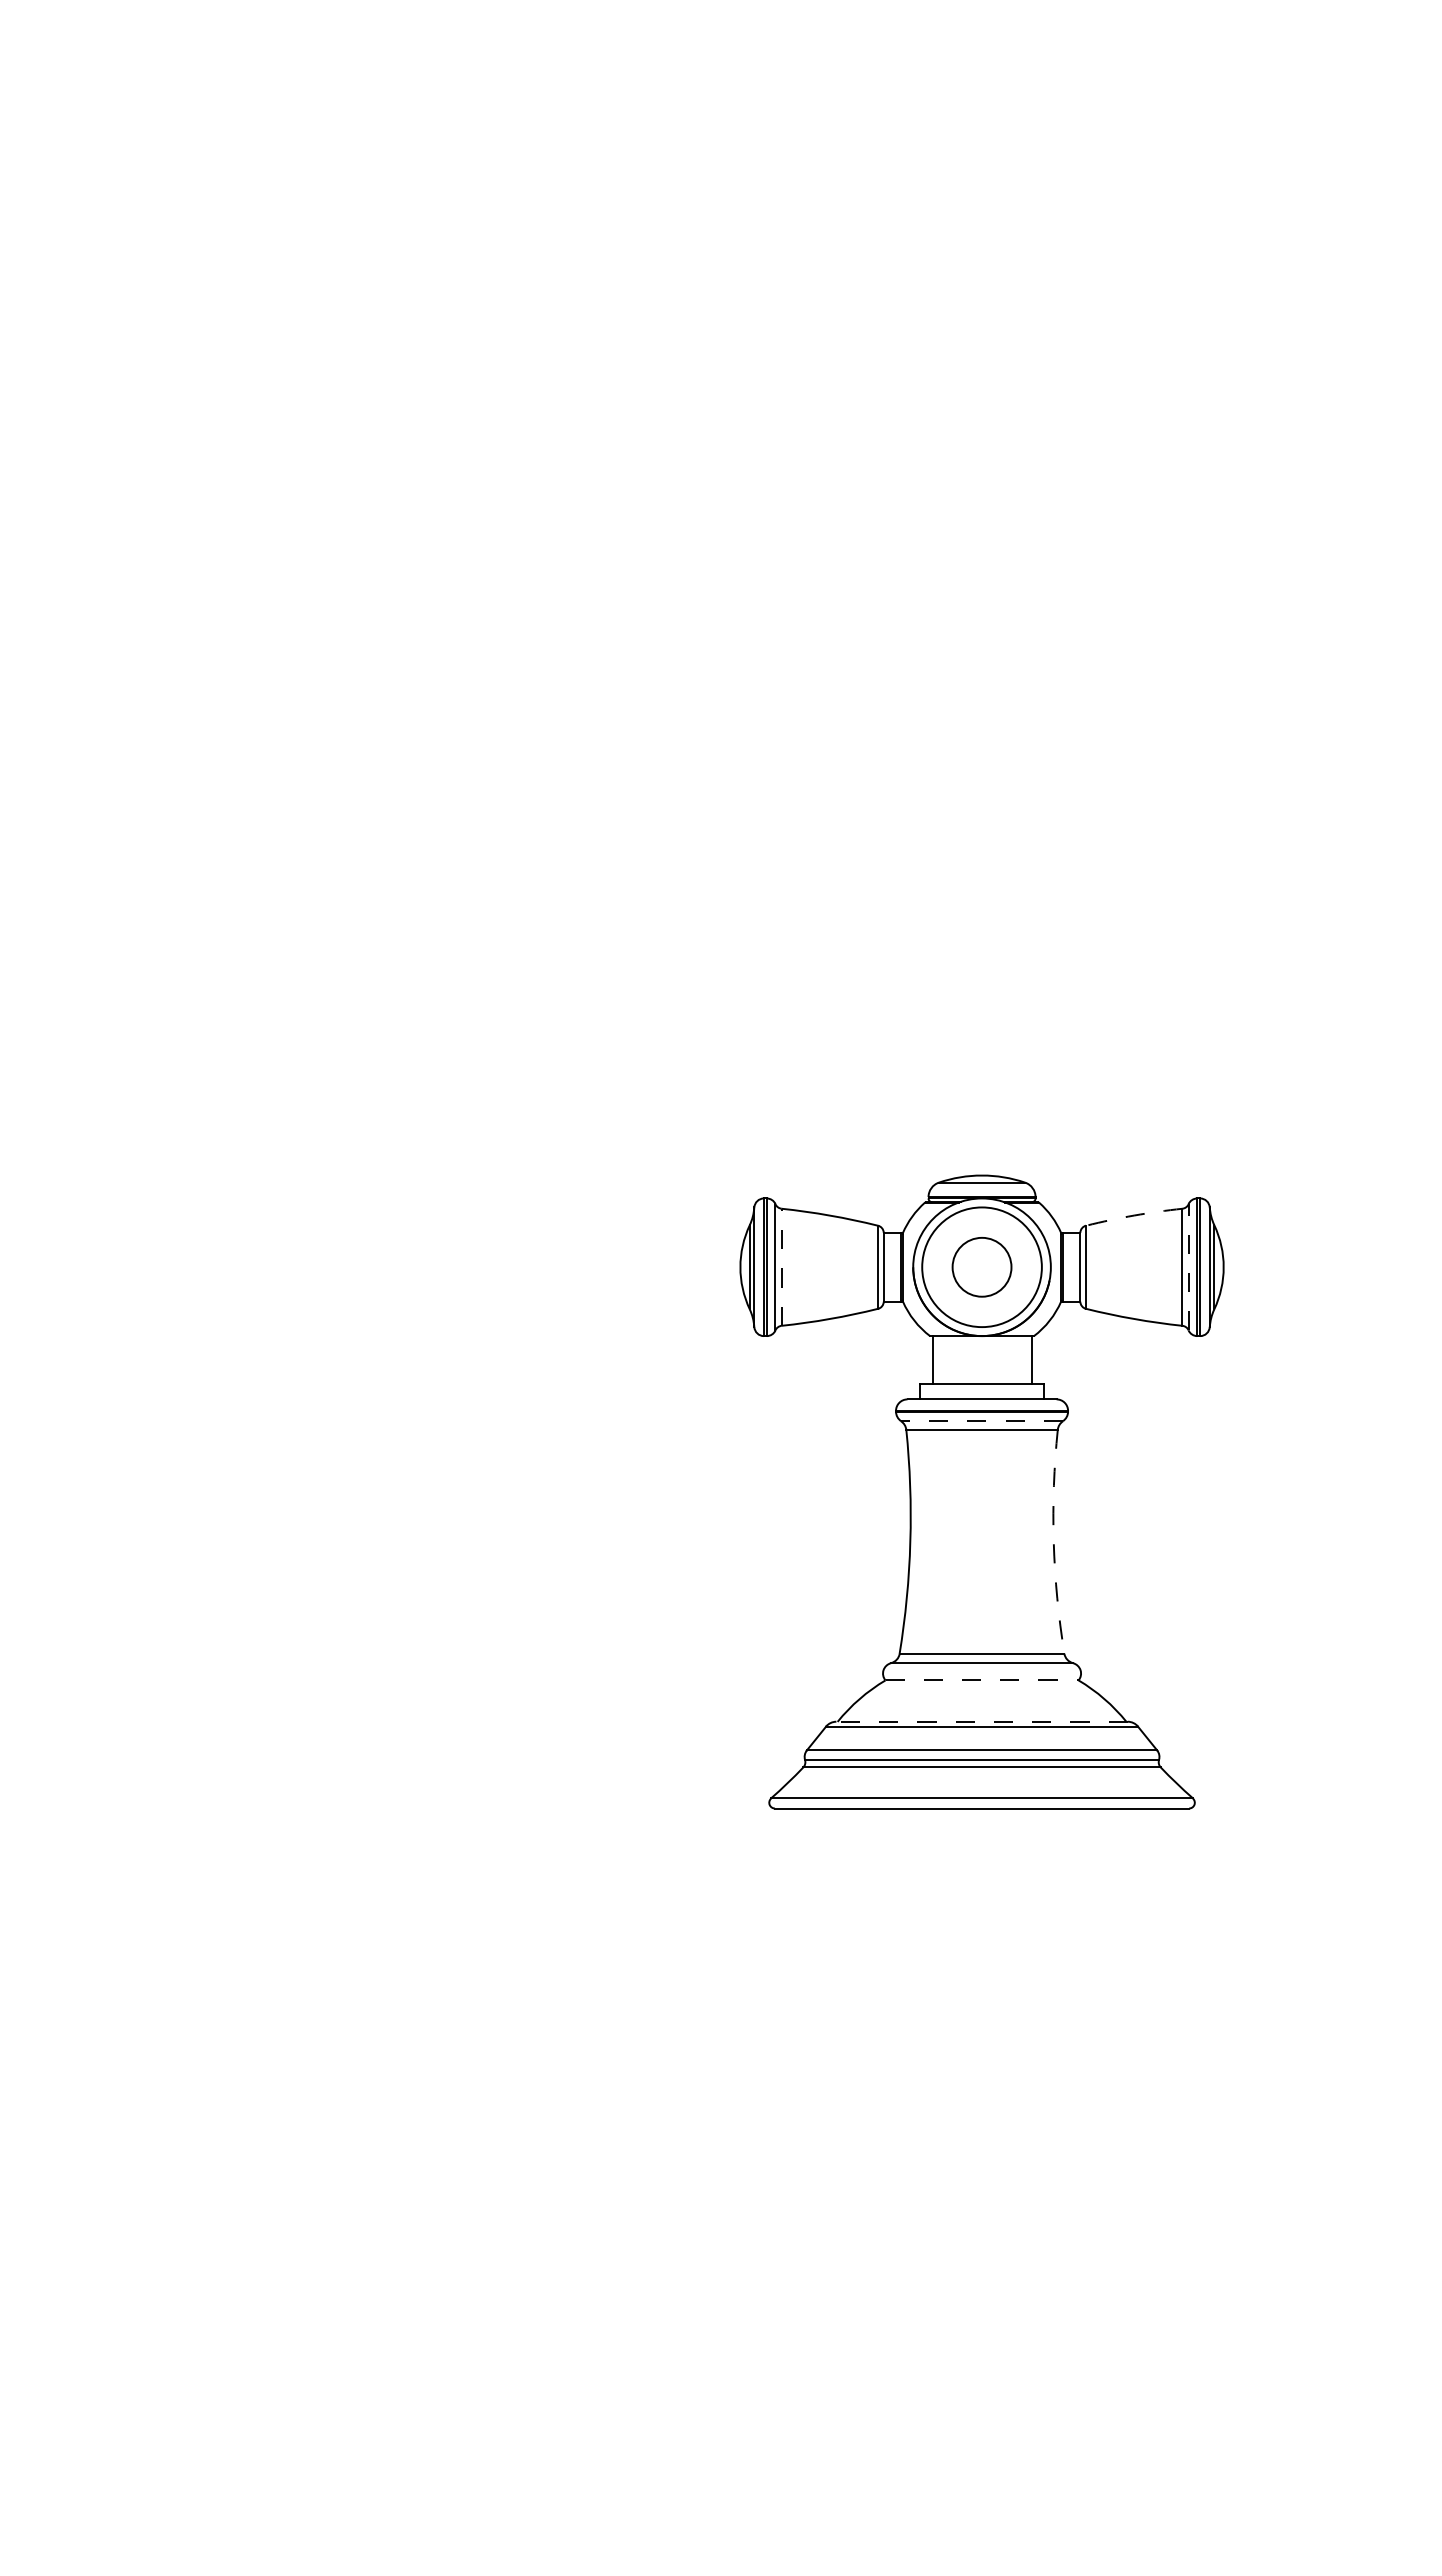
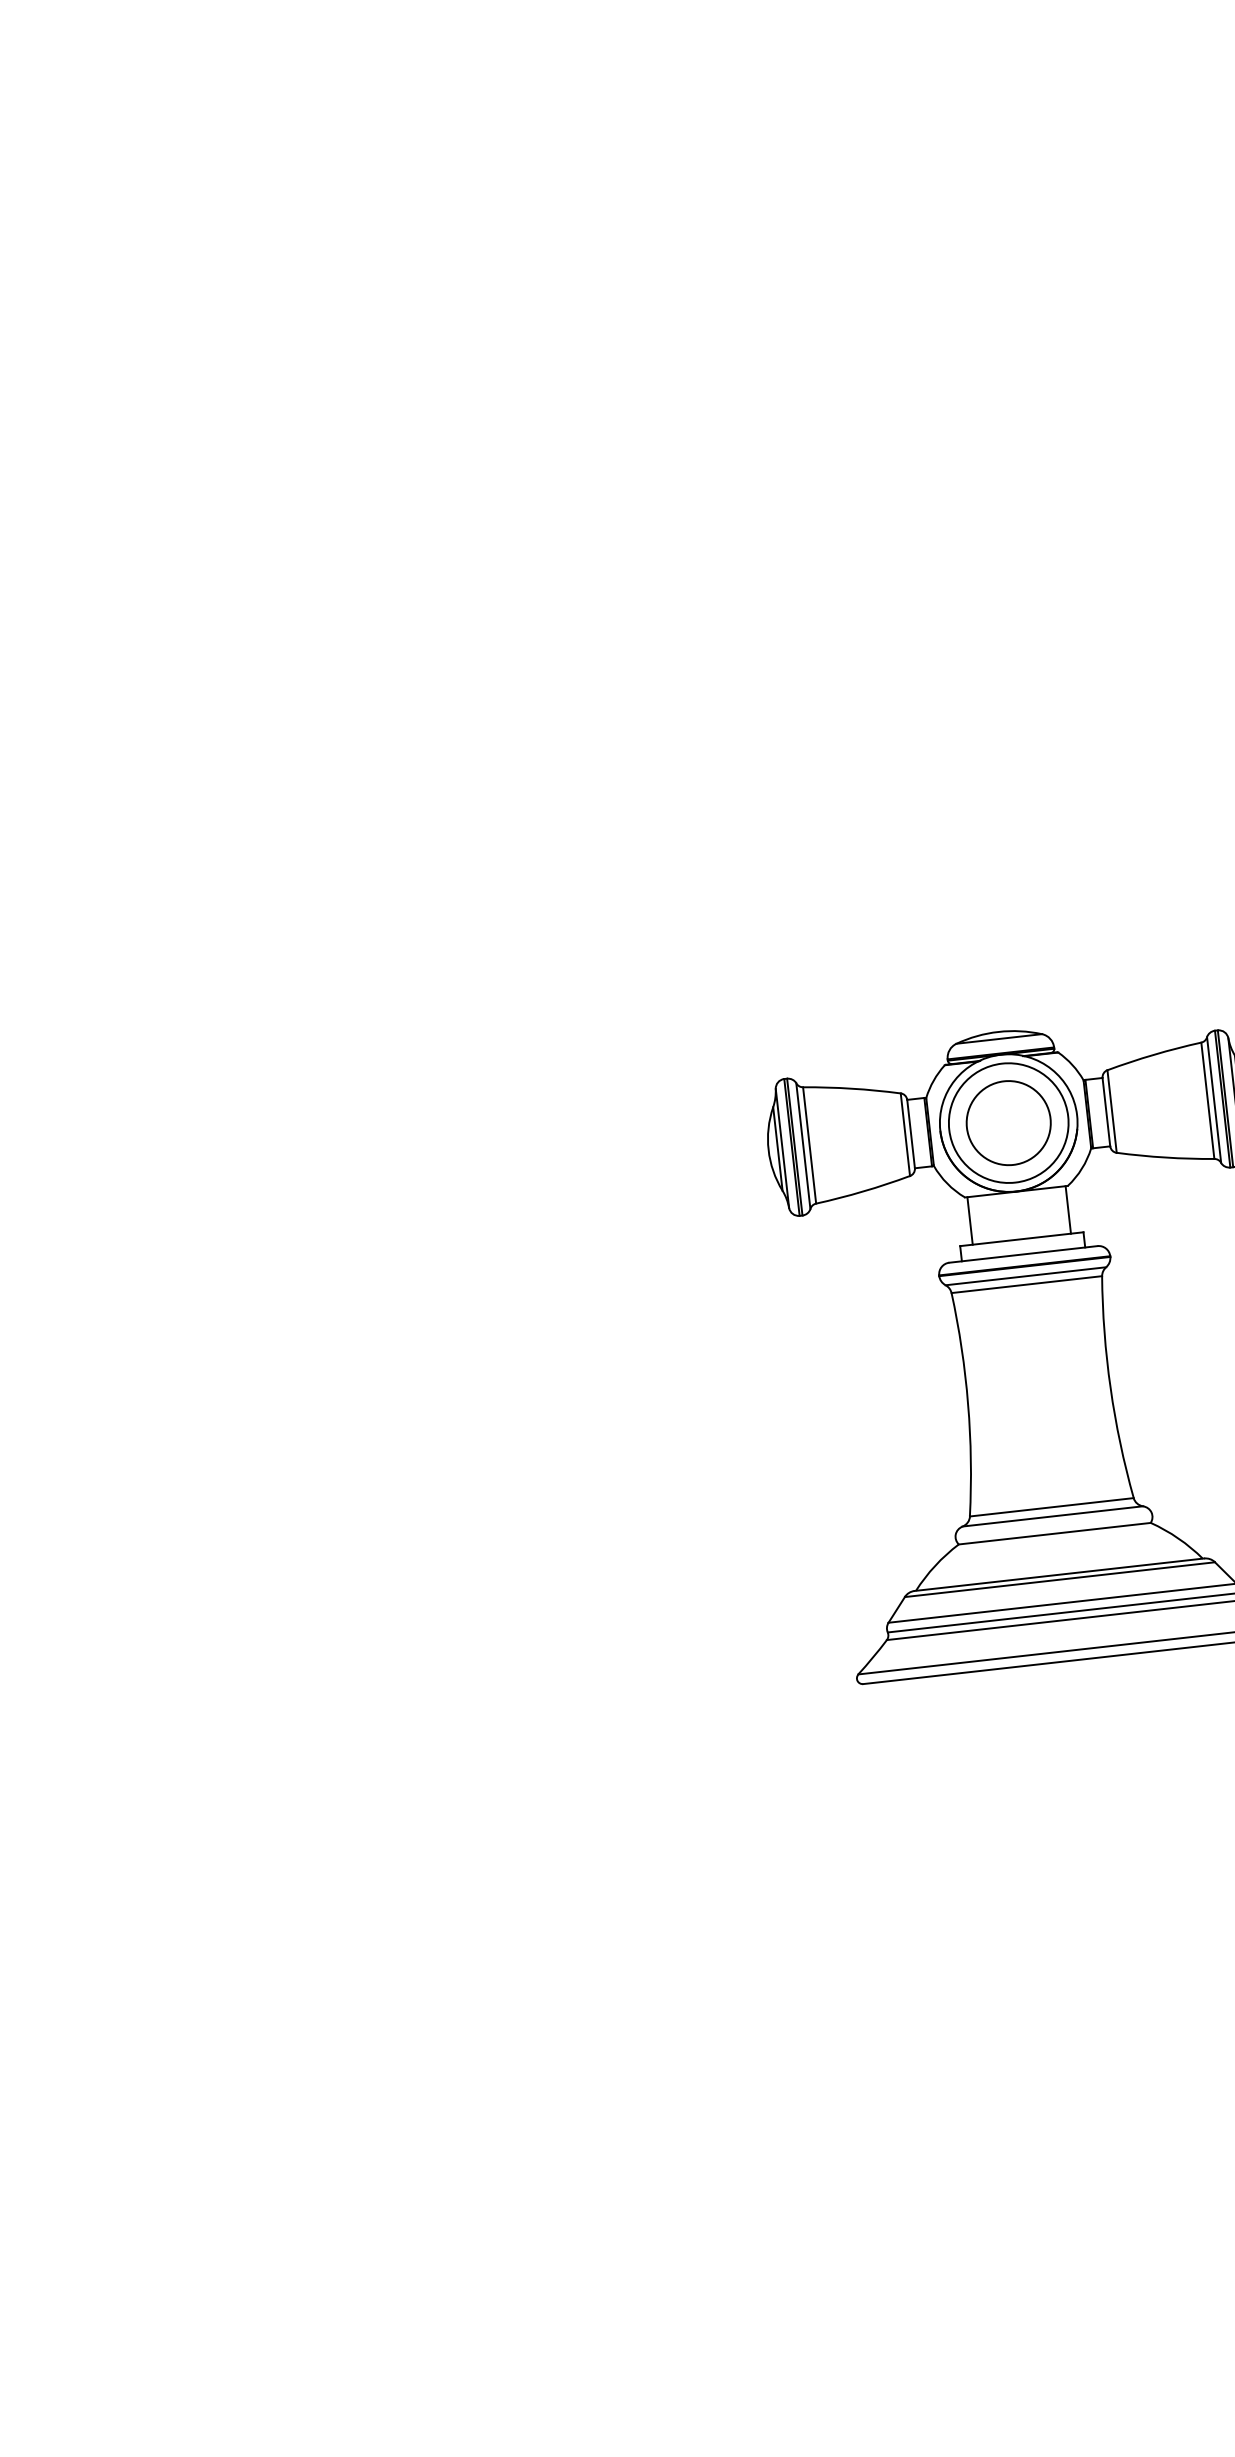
arc: (1134, 1215) -> (1154, 1054), dashed -> solid
line: (1188, 1266) -> (1213, 1099), dashed -> solid
line: (781, 1267) -> (809, 1145), dashed -> solid
circle: (981, 1267) -> (1008, 1123), size x1.43
line: (982, 1421) -> (1026, 1276), dashed -> solid
arc: (1053, 1541) -> (1110, 1387), dashed -> solid
line: (982, 1680) -> (1055, 1533), dashed -> solid
line: (982, 1721) -> (1059, 1574), dashed -> solid

